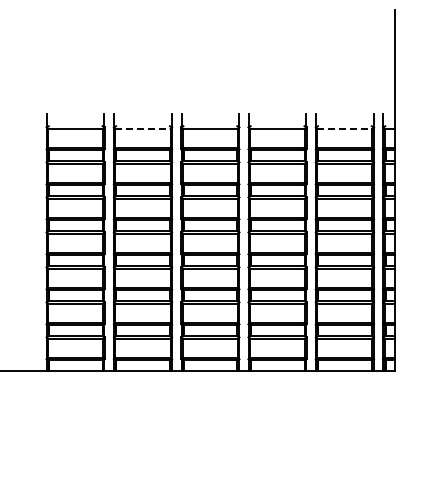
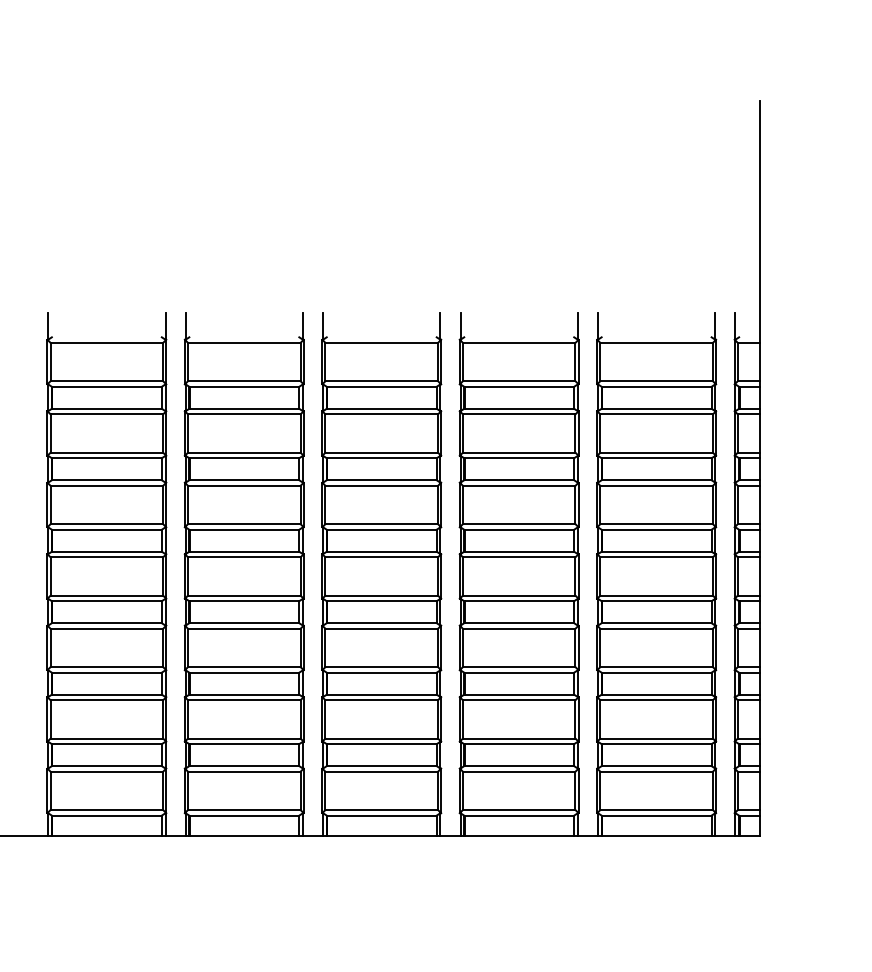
line: (143, 128) -> (245, 341), dashed -> solid
line: (344, 128) -> (655, 341), dashed -> solid

